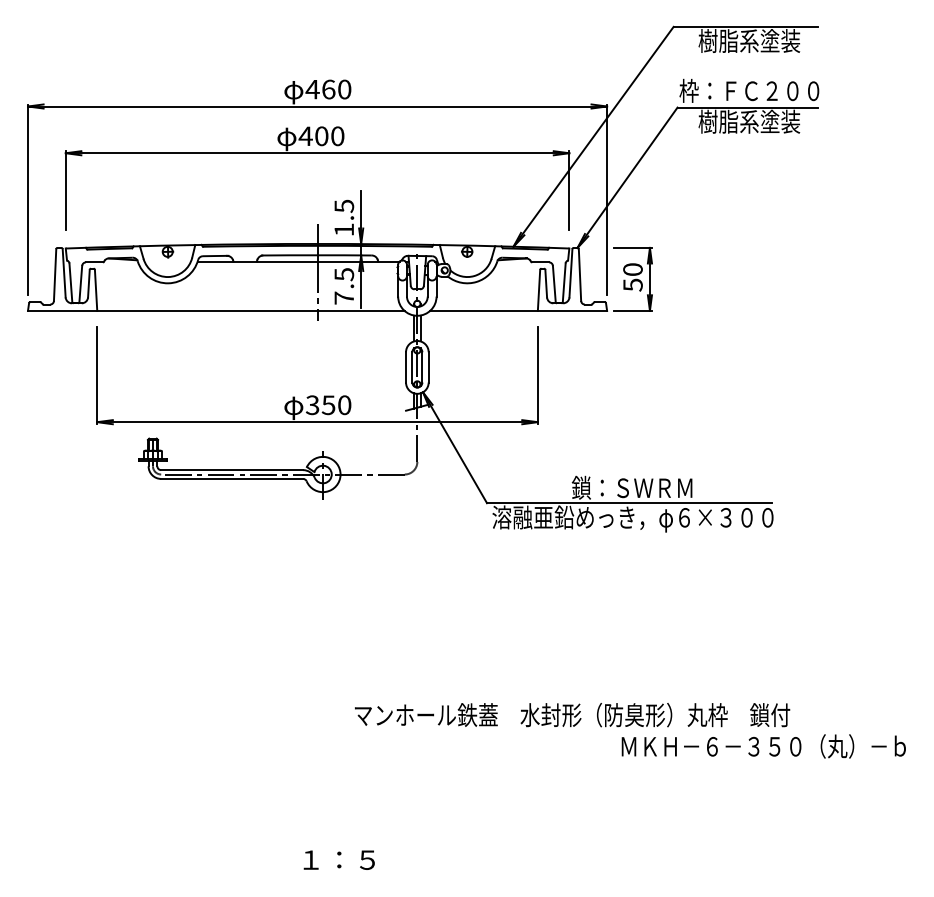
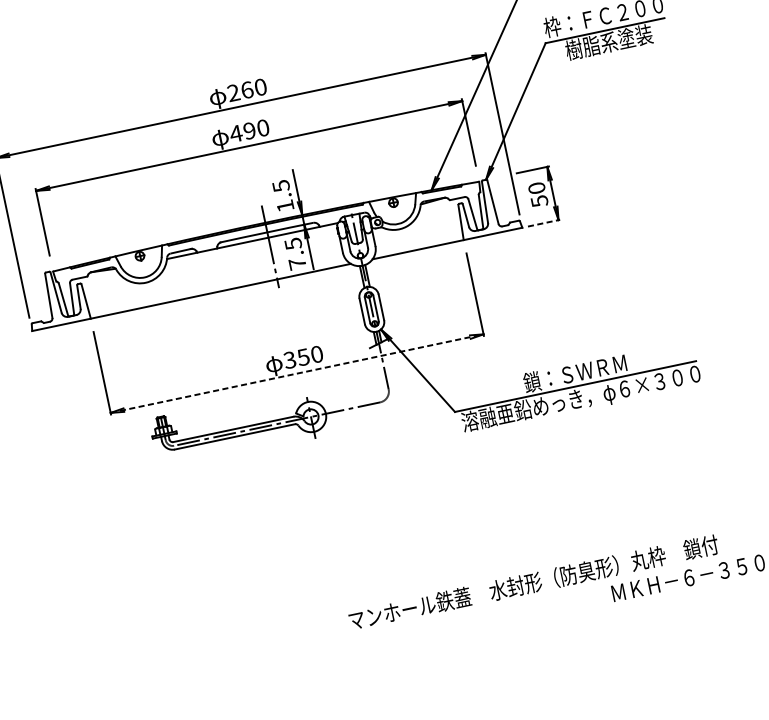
text: (312, 89) -> (233, 92), 460 -> 260
text: (321, 136) -> (249, 131), 400 -> 490
line: (633, 310) -> (544, 222), solid -> dashed
line: (318, 422) -> (297, 373), solid -> dashed
text: (572, 715) -> (533, 582), moved

